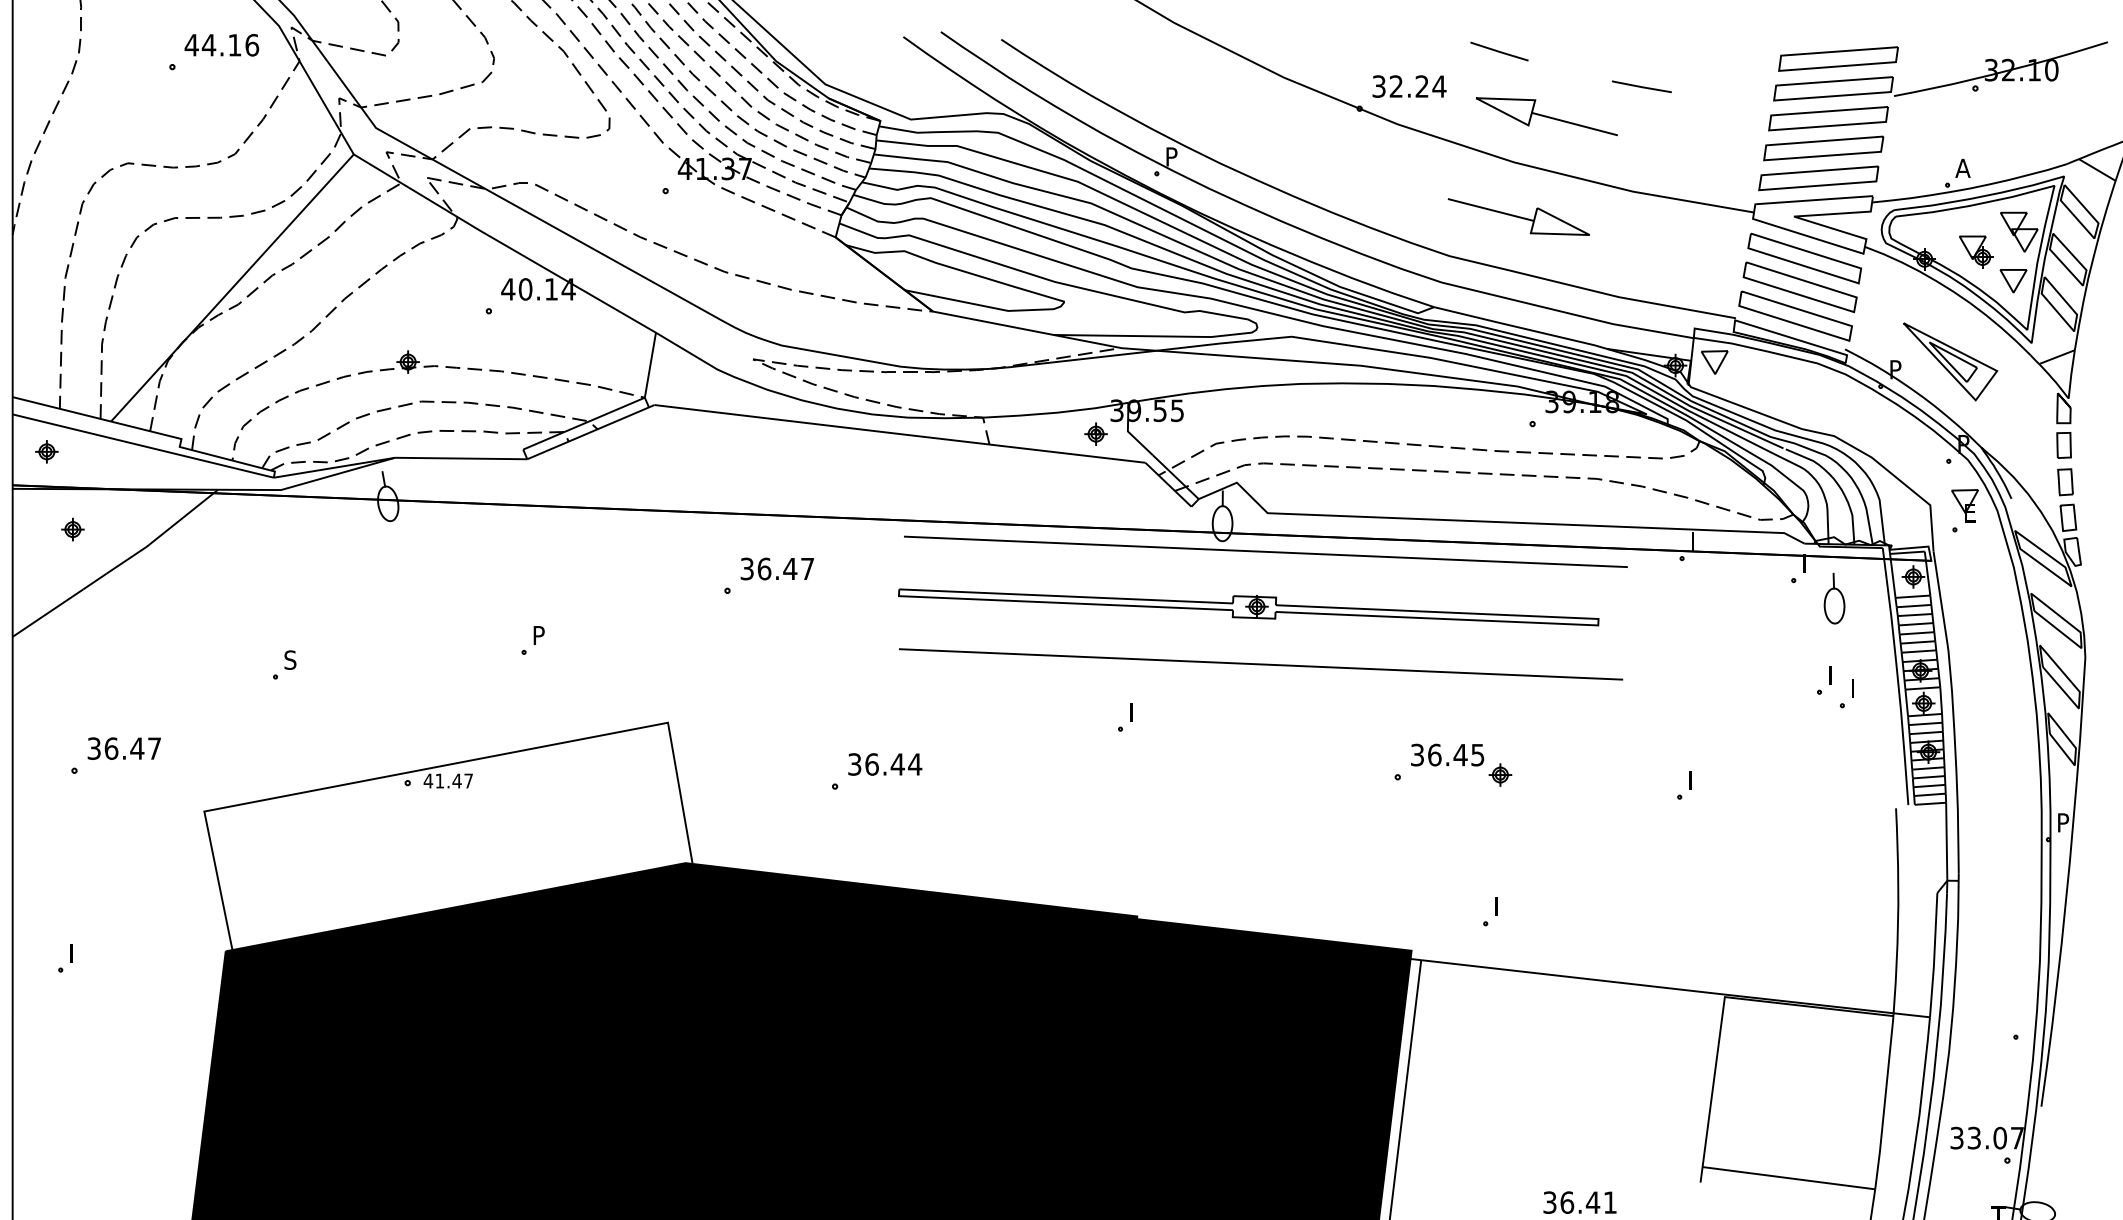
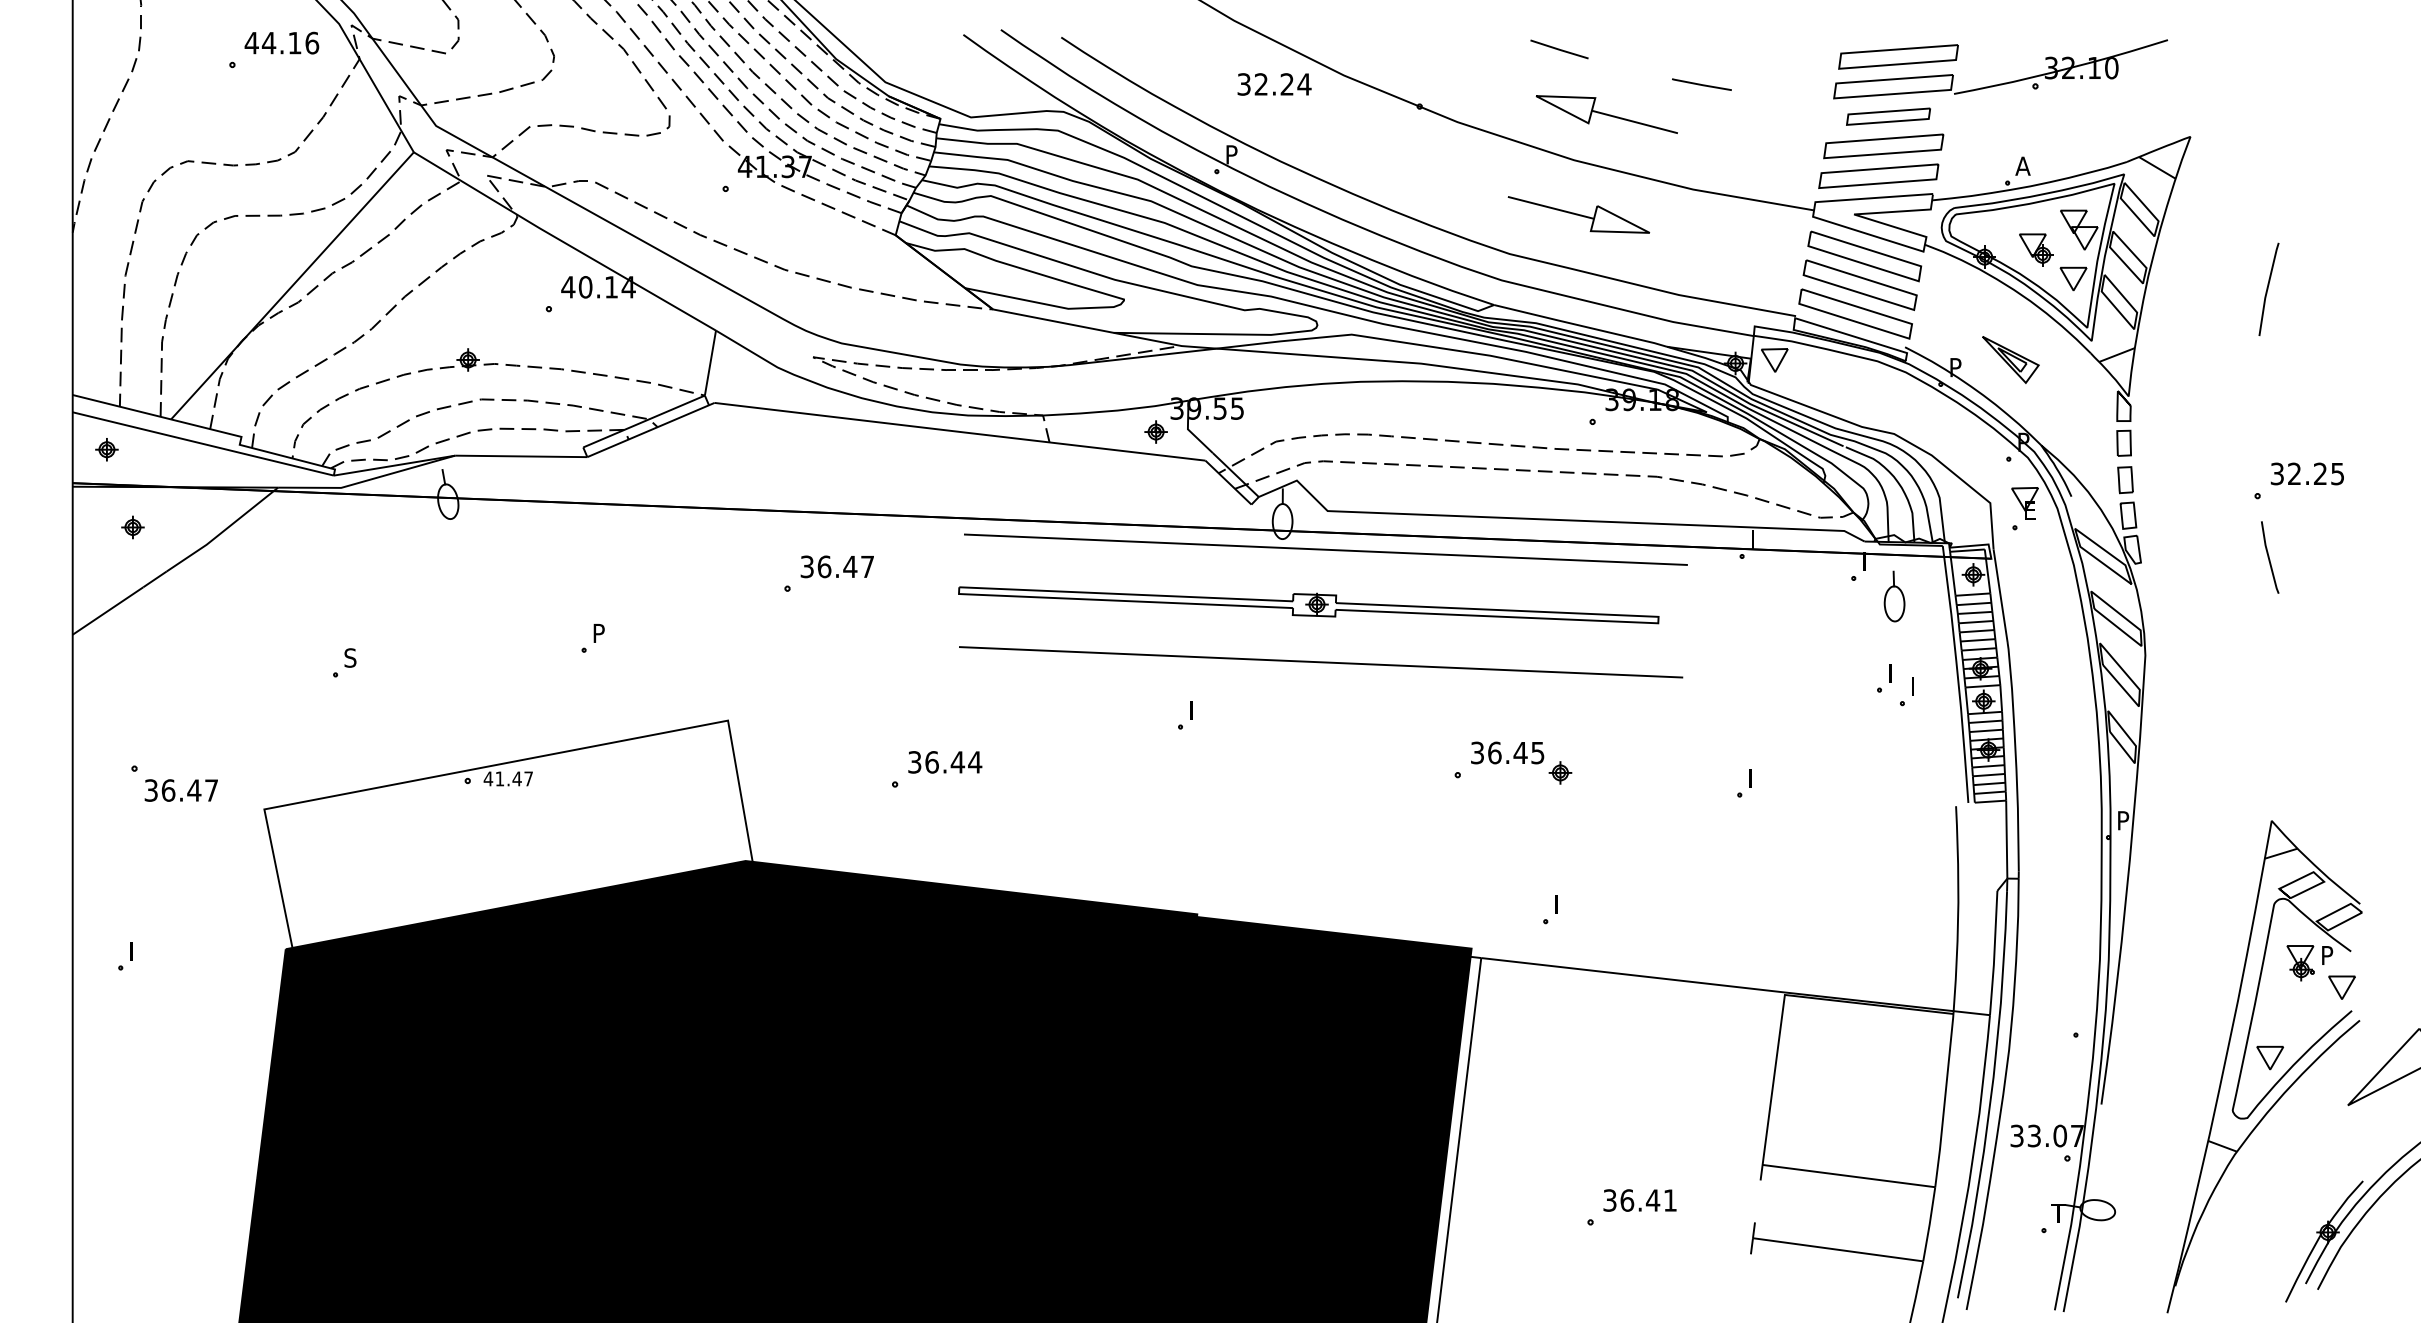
text: (1409, 86) -> (1274, 84), moved
part: (1828, 118) -> (1888, 116), size x0.7
part: (1950, 361) -> (2010, 359), size x0.6
text: (123, 748) -> (180, 790), moved

